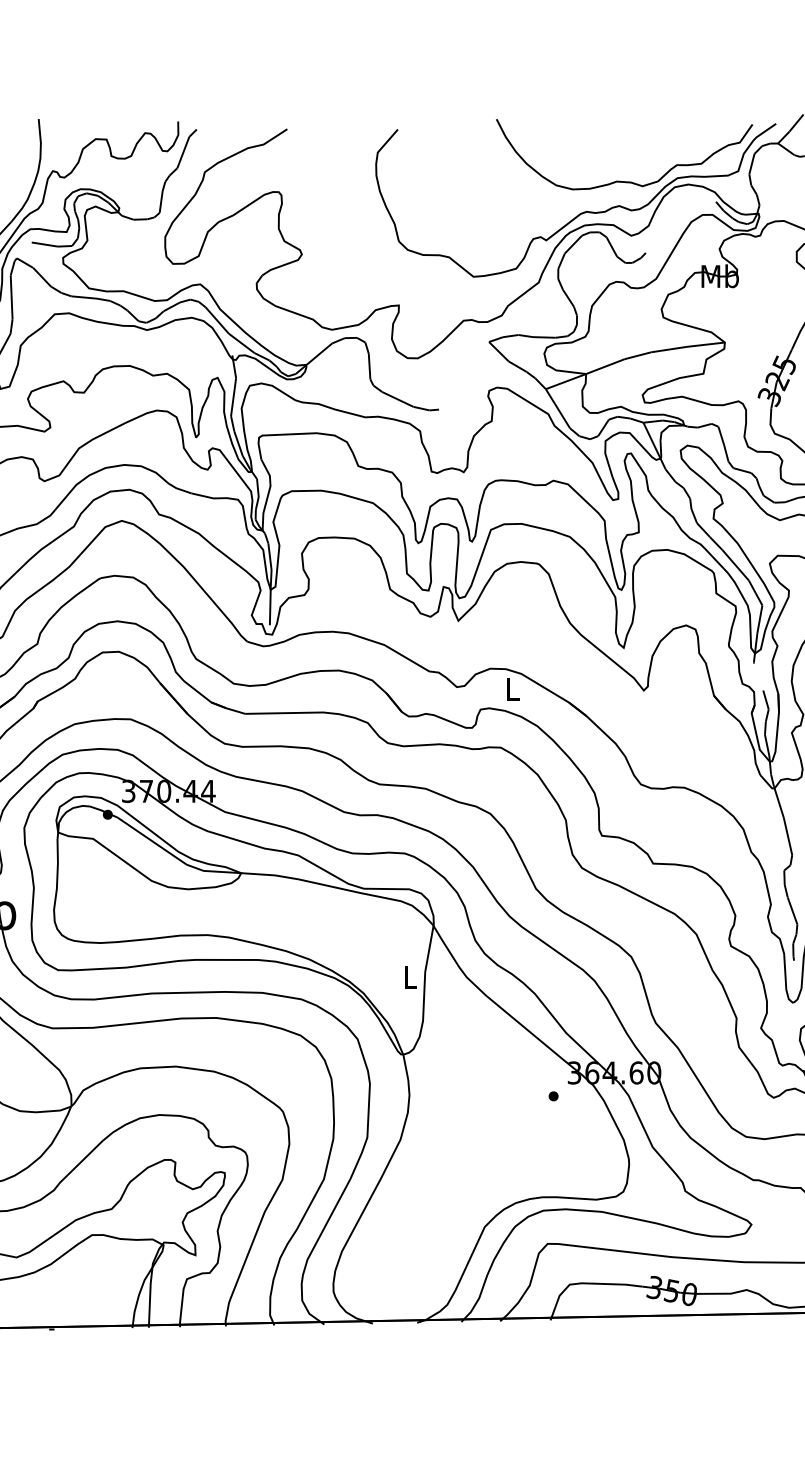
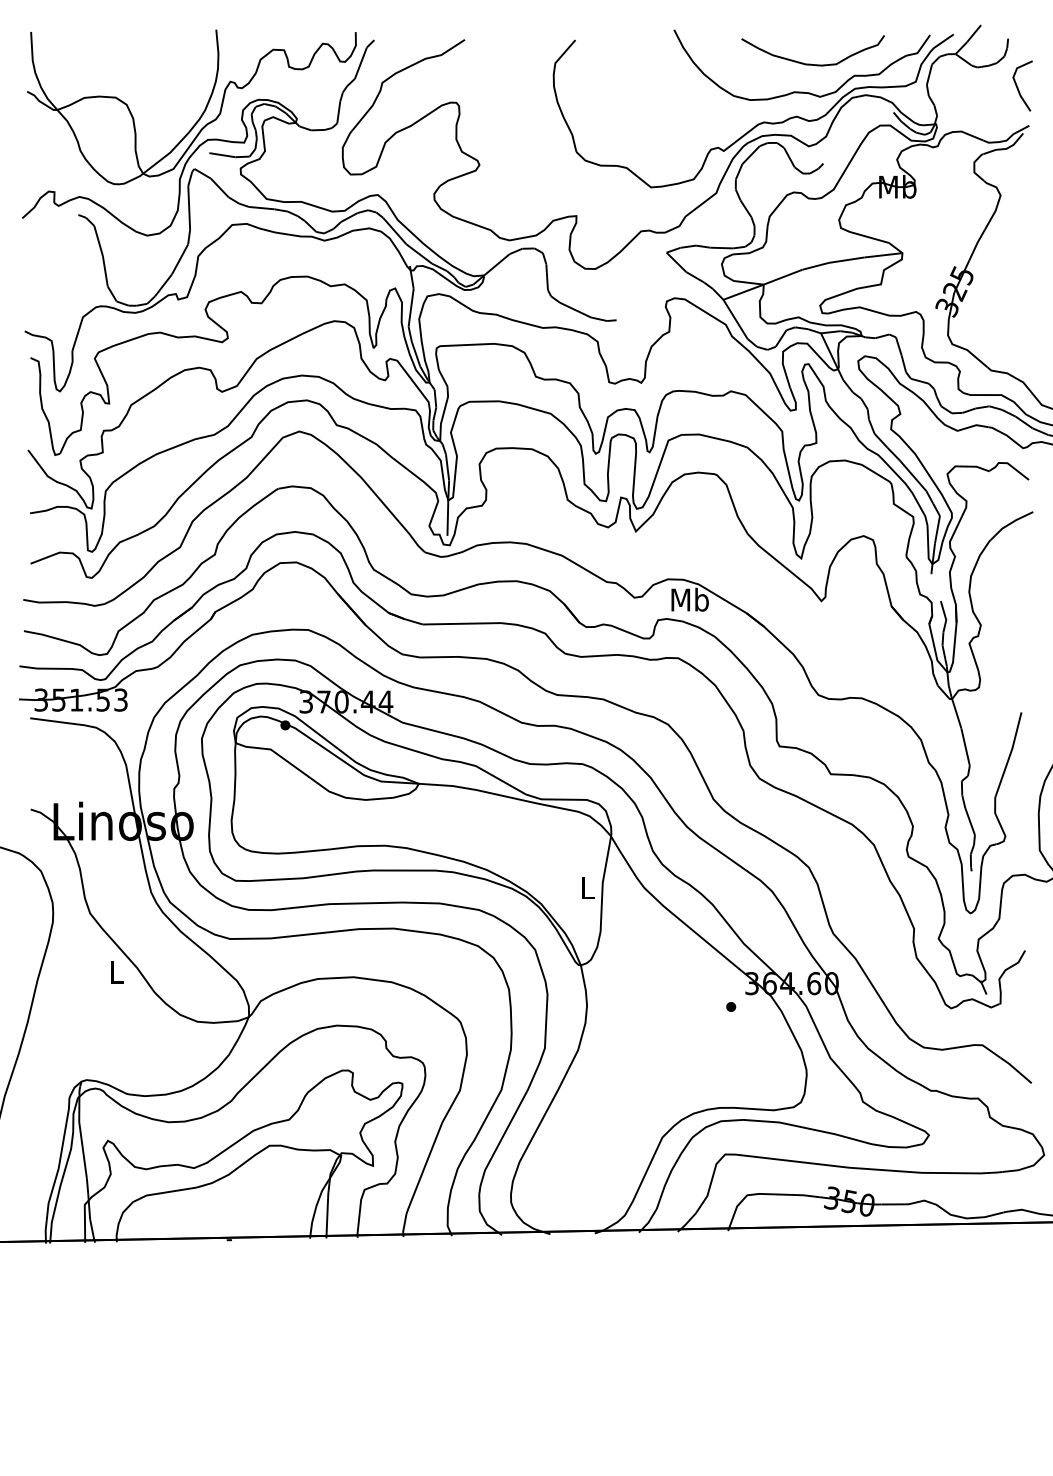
curve: (633, 152) -> (811, 63), added
text: (511, 688) -> (689, 599), L -> Mb

